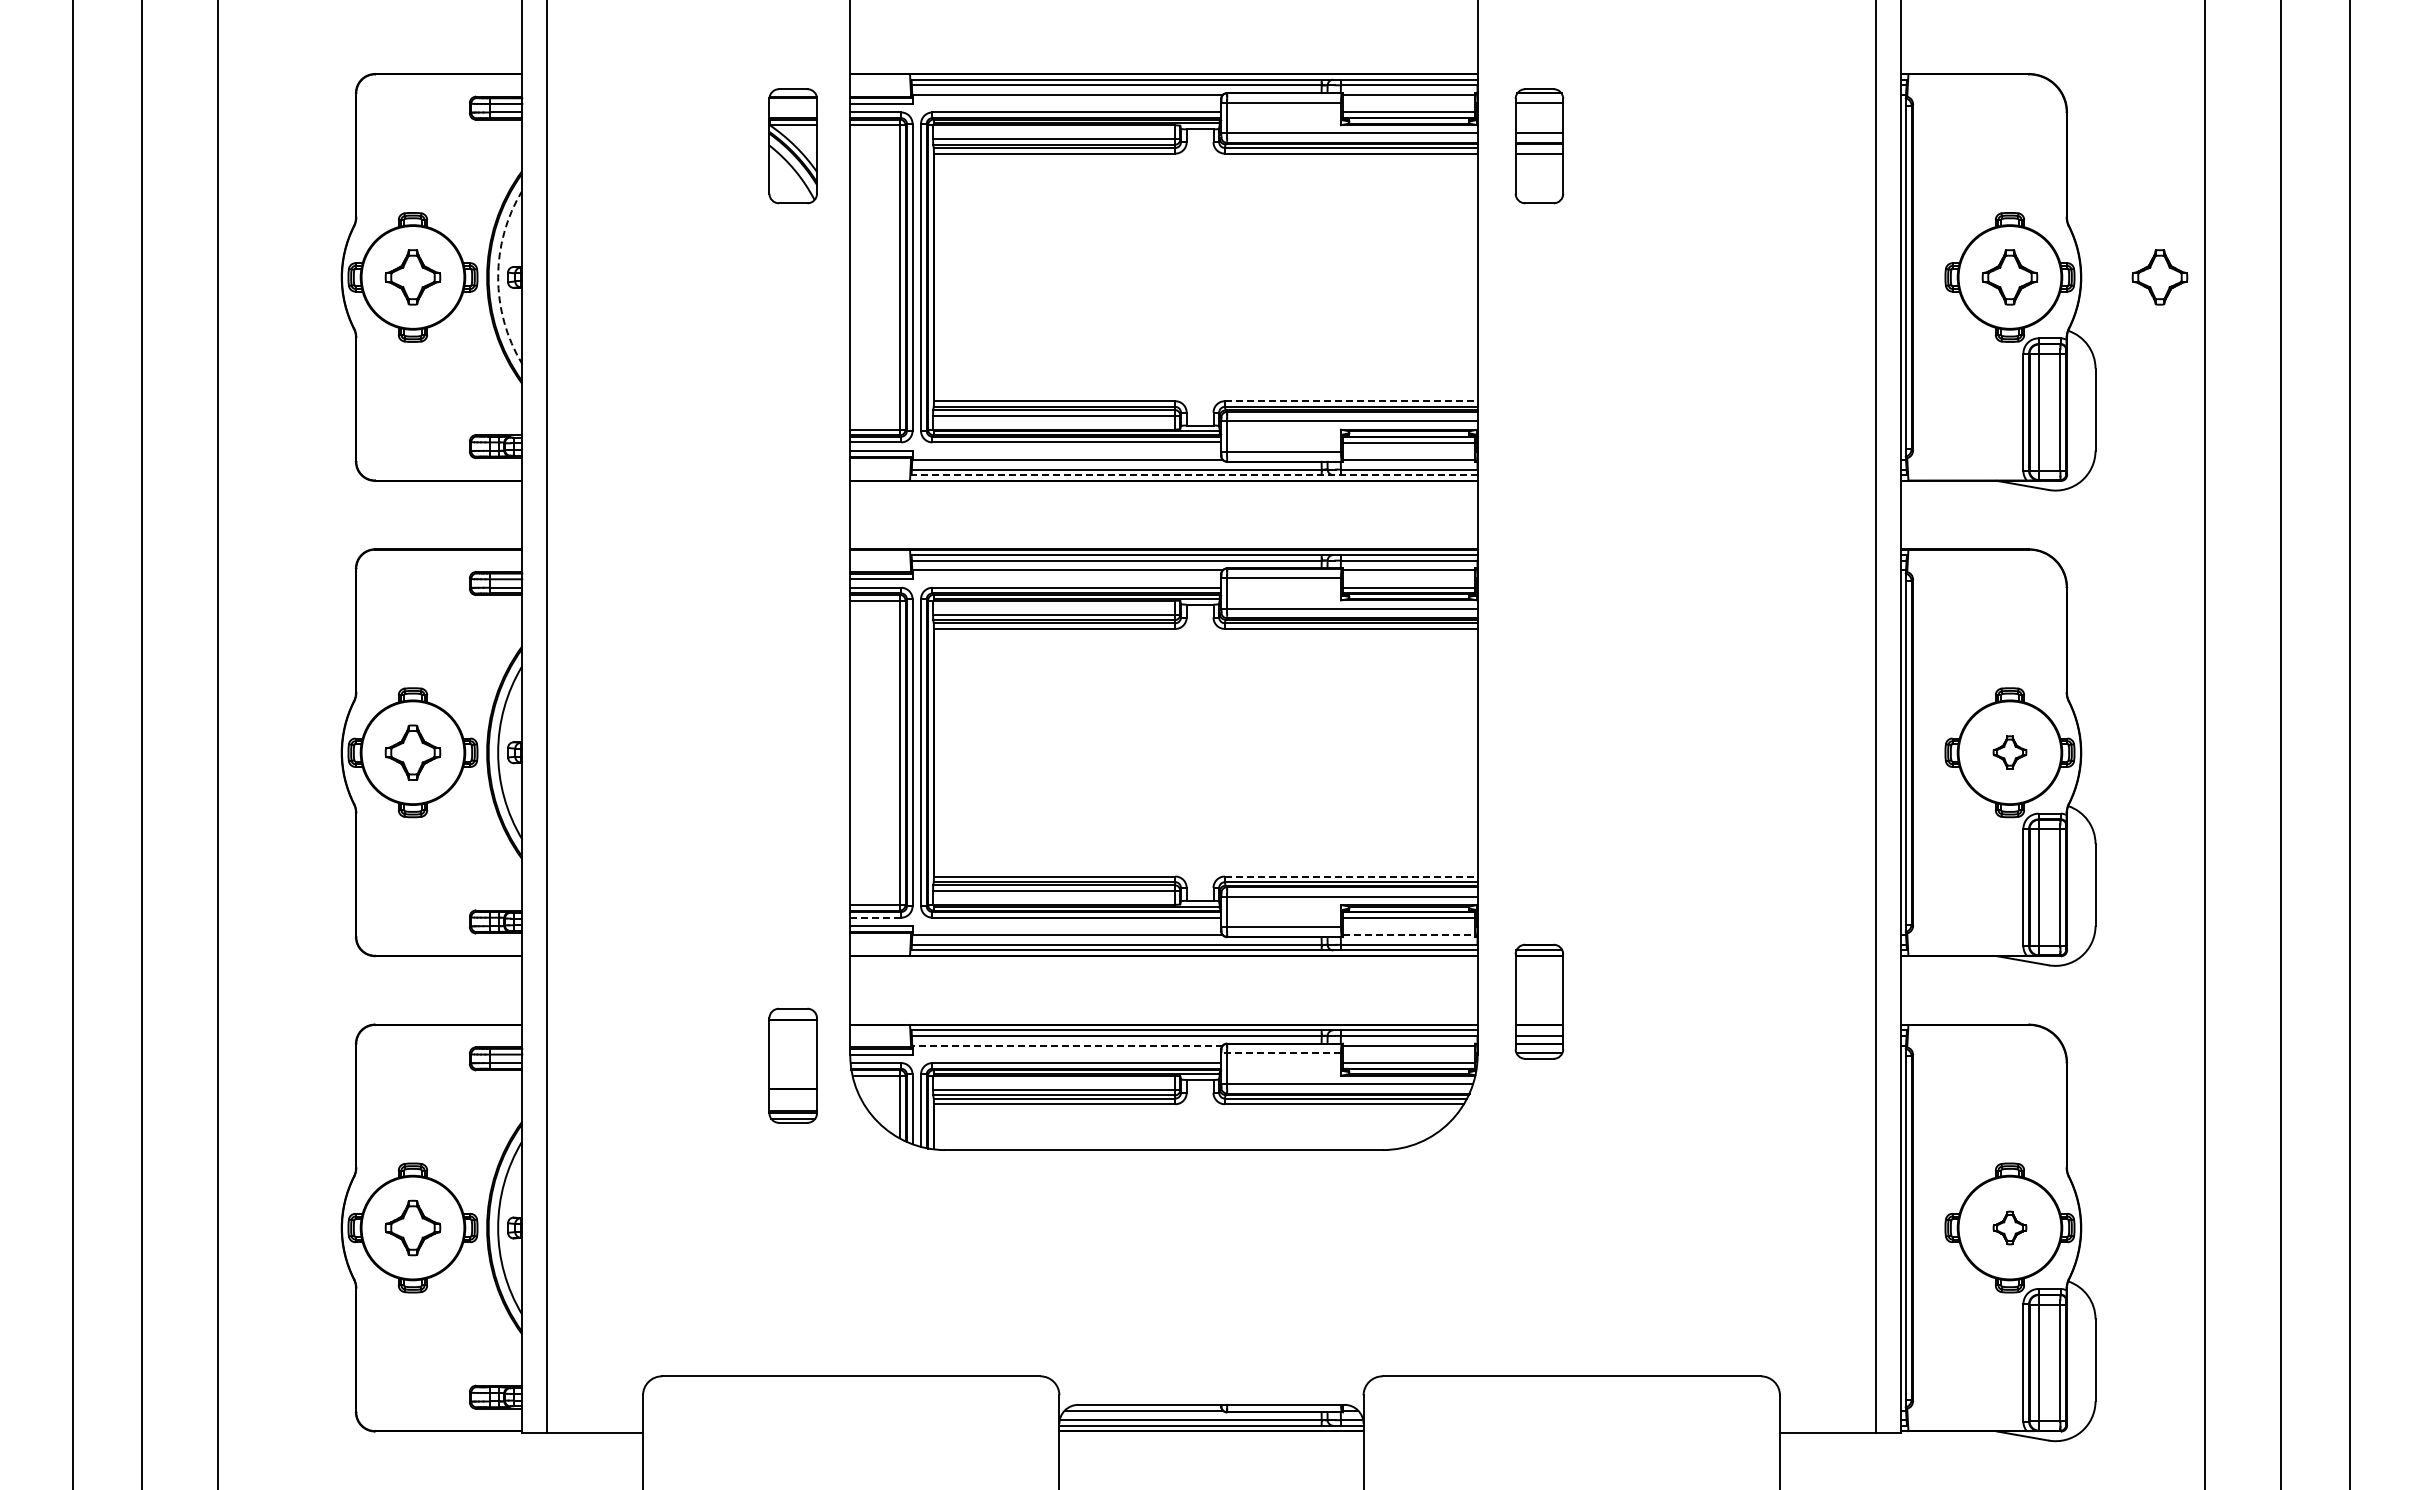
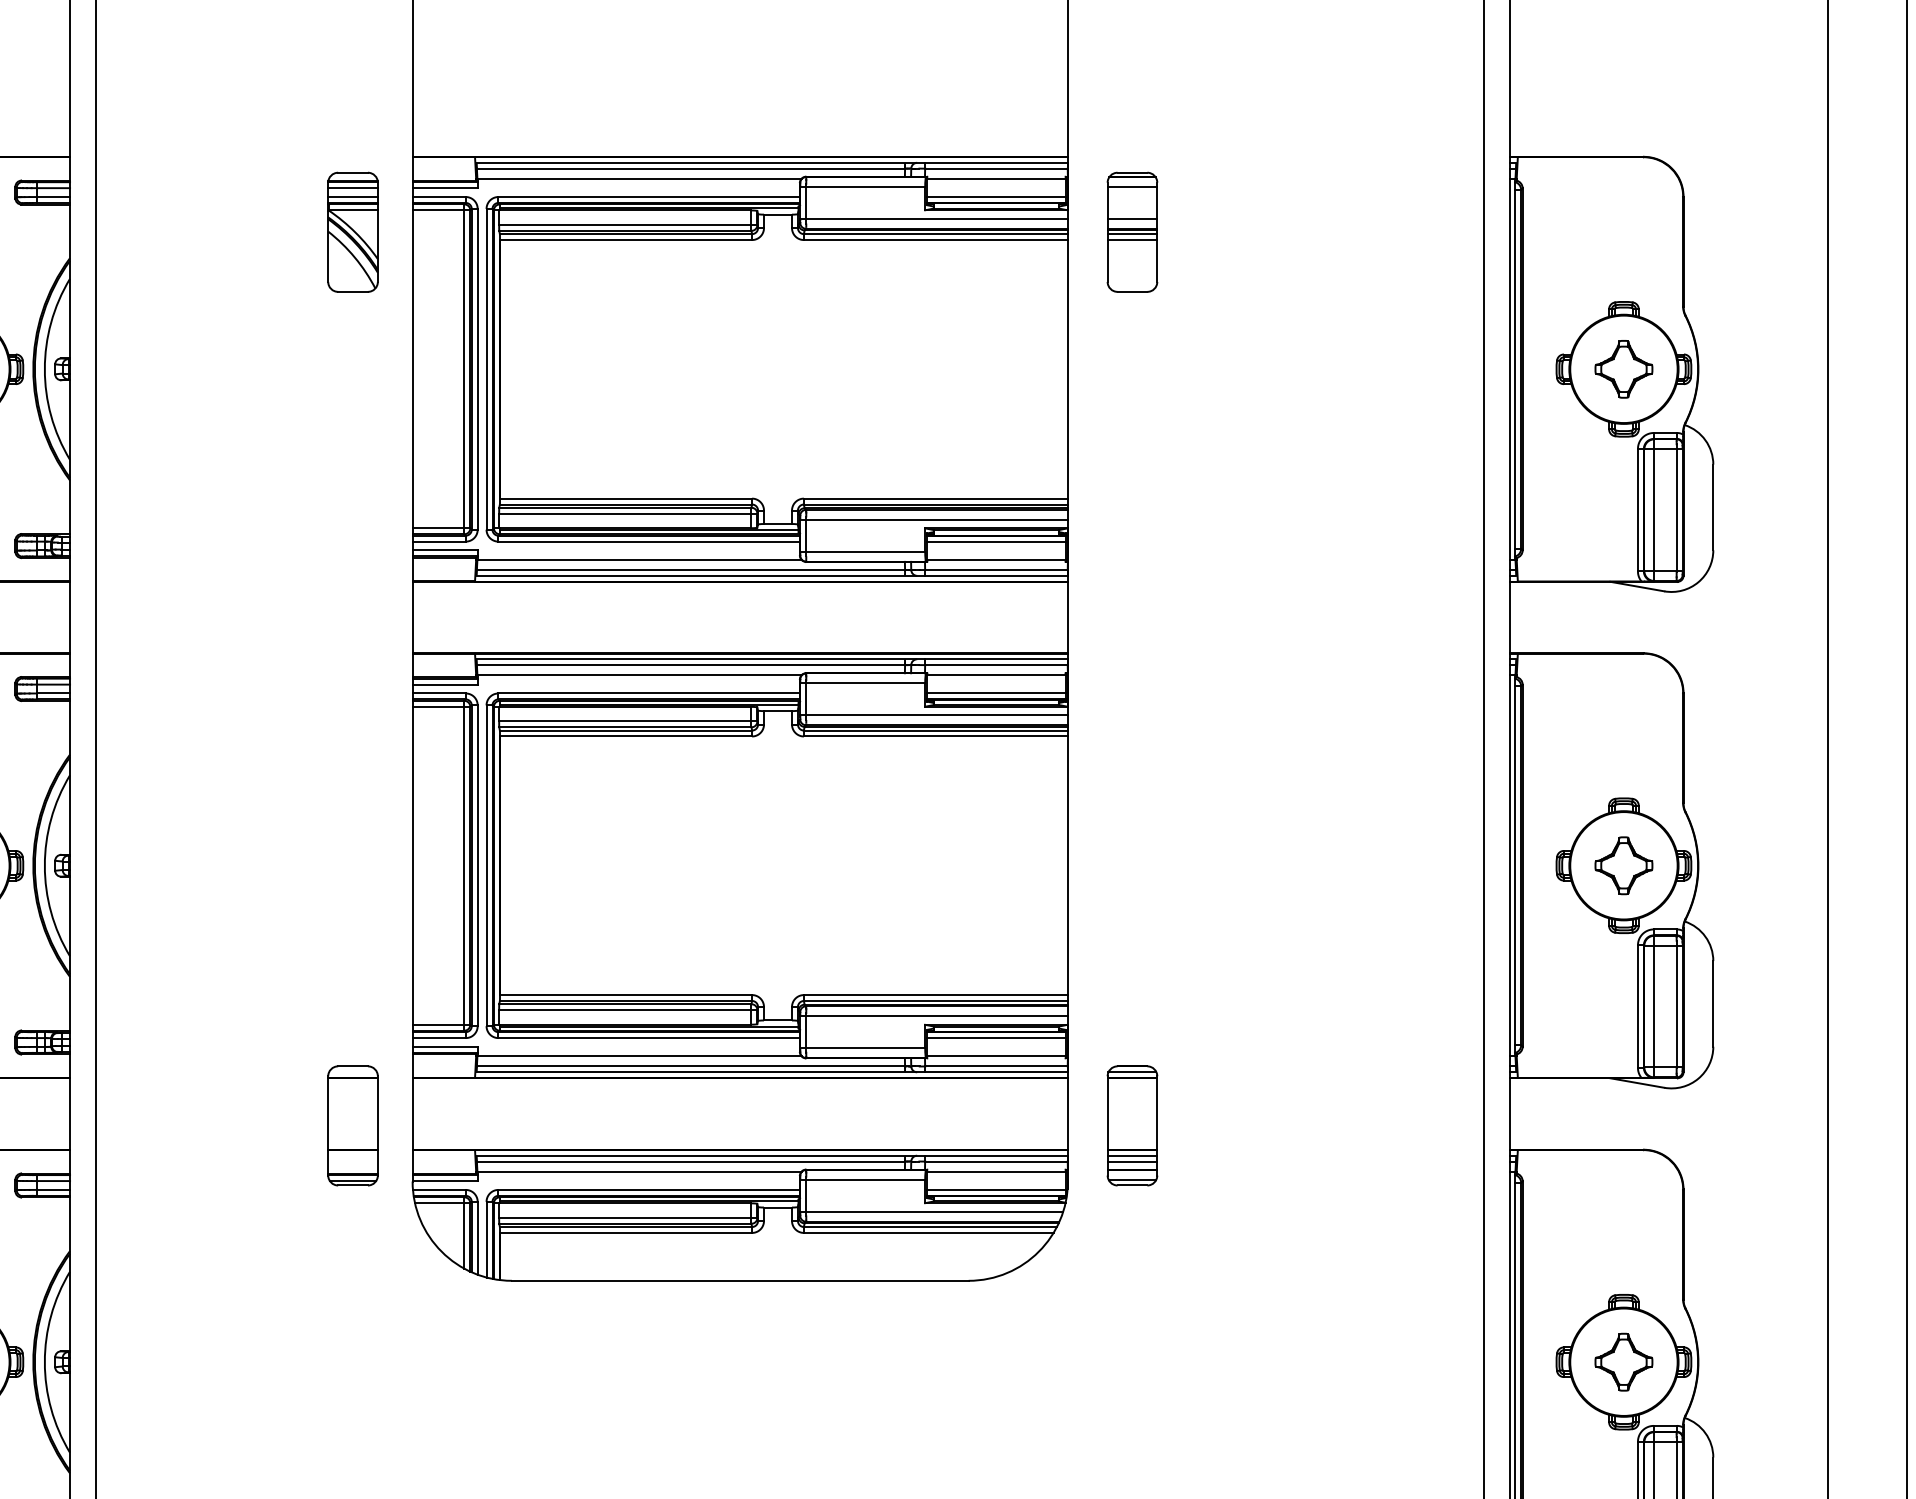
line: (793, 104) -> (353, 188), added
line: (793, 112) -> (353, 197), added
line: (1539, 147) -> (1132, 233), added
arc: (498, 277) -> (45, 369), dashed -> solid
part: (2159, 277) -> (1780, 369), removed
line: (1351, 401) -> (936, 498), dashed -> solid
line: (1194, 475) -> (772, 576), dashed -> solid
part: (2009, 752) -> (1623, 865), size x1.67
line: (1351, 876) -> (936, 995), dashed -> solid
line: (875, 917) -> (438, 1037), dashed -> solid
line: (1409, 935) -> (996, 1056), dashed -> solid
line: (1539, 1030) -> (1132, 1155), added
line: (1067, 1045) -> (639, 1171), dashed -> solid
line: (1281, 1053) -> (863, 1179), dashed -> solid
part: (792, 1065) -> (352, 1125), moved
part: (2009, 1227) -> (1623, 1361), size x1.67

